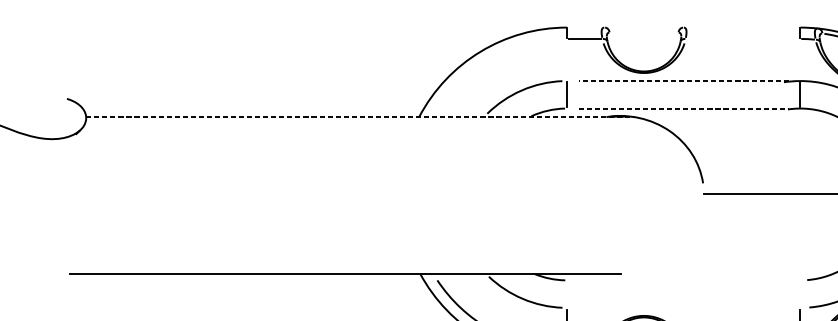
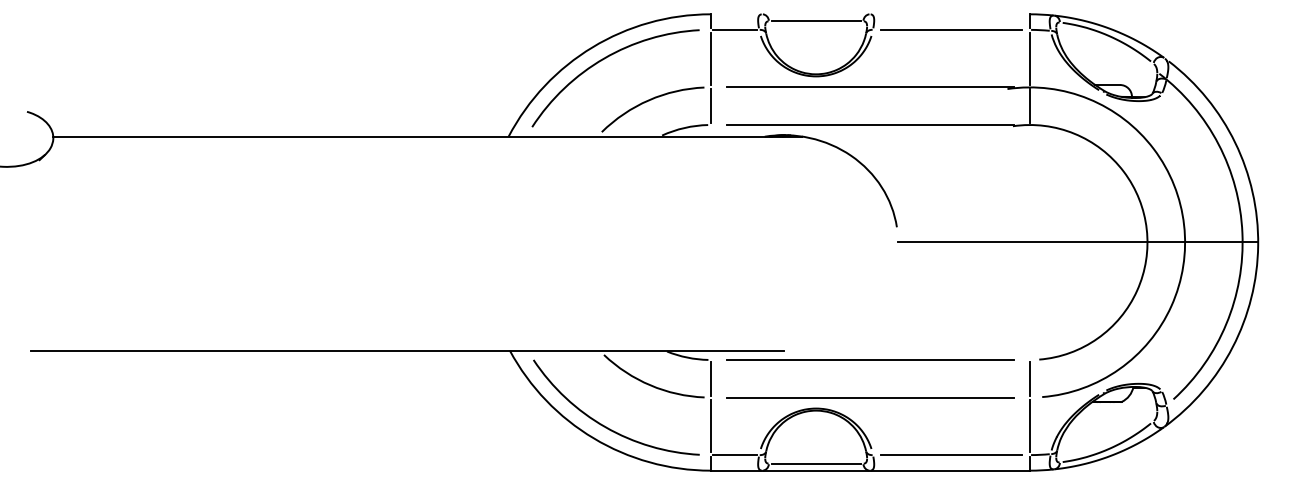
line: (643, 32) -> (815, 21), added
line: (743, 38) -> (951, 29), added
line: (566, 59) -> (710, 58), added
line: (800, 59) -> (1030, 58), added
arc: (488, 61) -> (603, 60), added
line: (683, 81) -> (870, 87), dashed -> solid
line: (683, 108) -> (870, 125), dashed -> solid
line: (360, 116) -> (428, 136), dashed -> solid
line: (683, 280) -> (870, 359), added
line: (566, 294) -> (710, 379), added
line: (800, 294) -> (1030, 379), added
line: (683, 307) -> (870, 397), added

